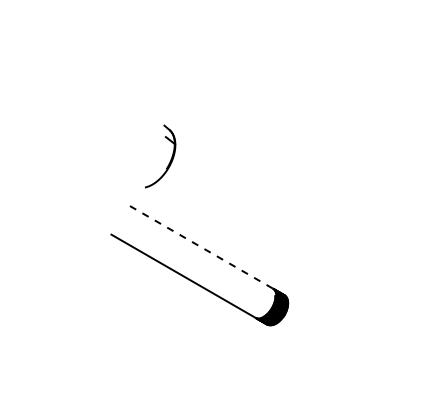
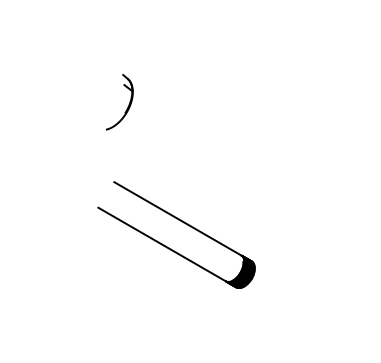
part: (169, 161) -> (127, 106), moved
line: (201, 247) -> (178, 219), dashed -> solid

